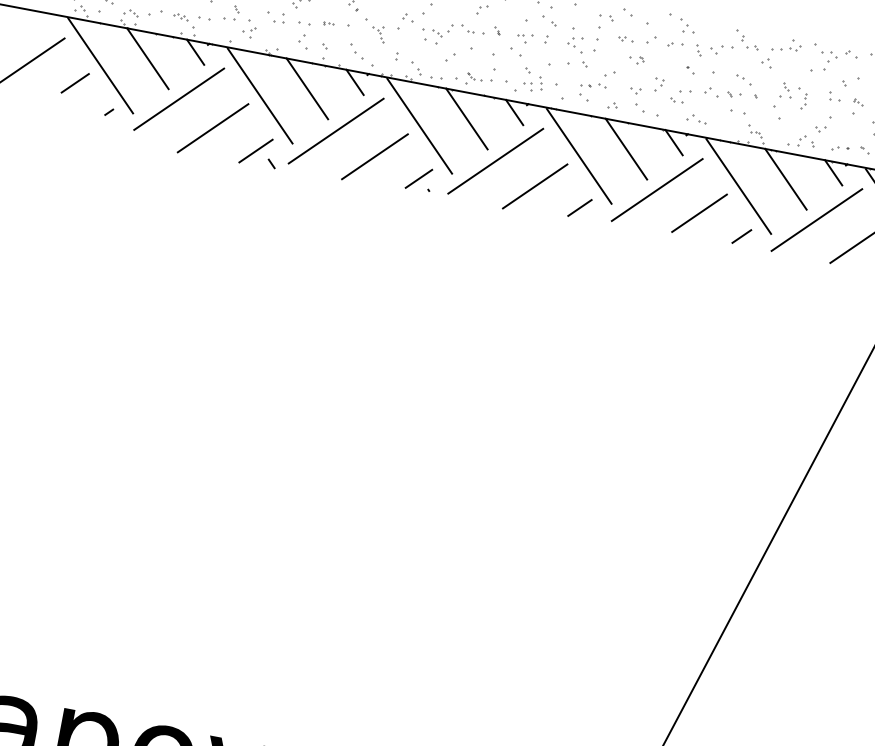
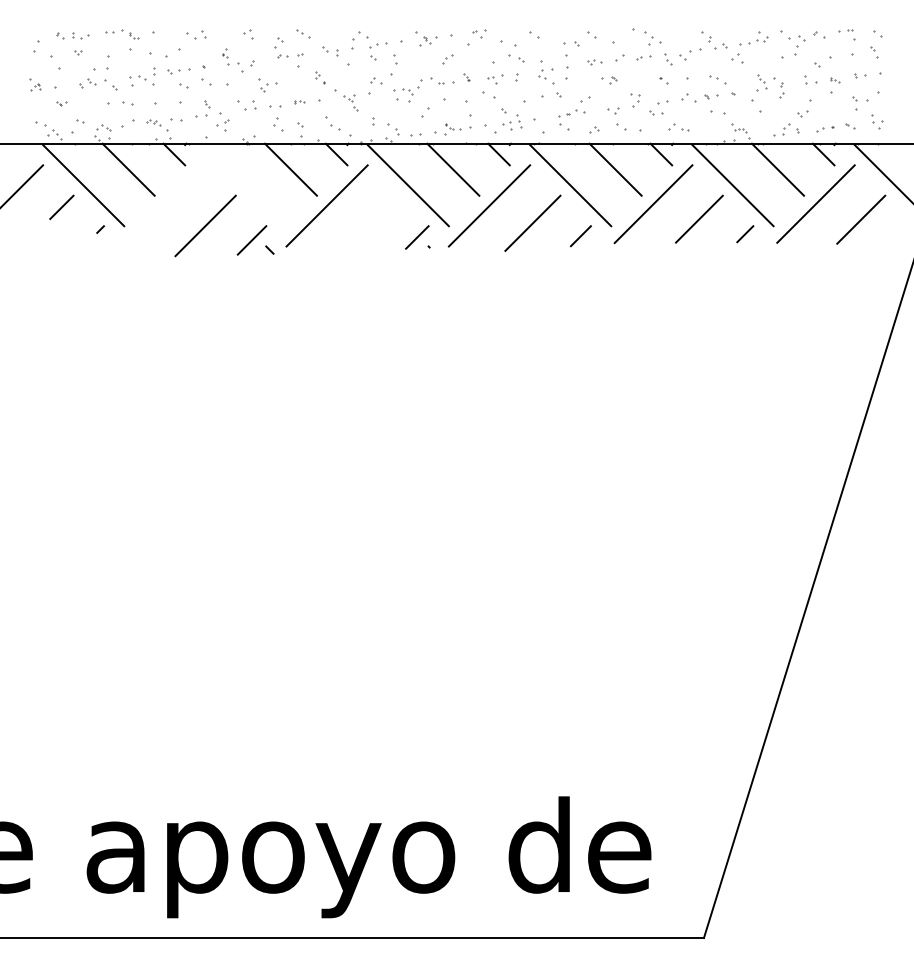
line: (259, 95) -> (245, 185), removed
line: (178, 98) -> (166, 203), removed
line: (374, 156) -> (369, 223), removed

